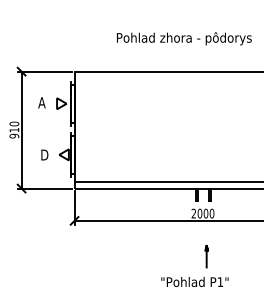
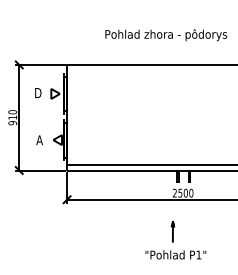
text: (42, 102) -> (38, 92), A -> D
text: (44, 154) -> (39, 139), D -> A
text: (199, 213) -> (179, 193), 2000 -> 2500
line: (206, 256) -> (172, 231), moved

